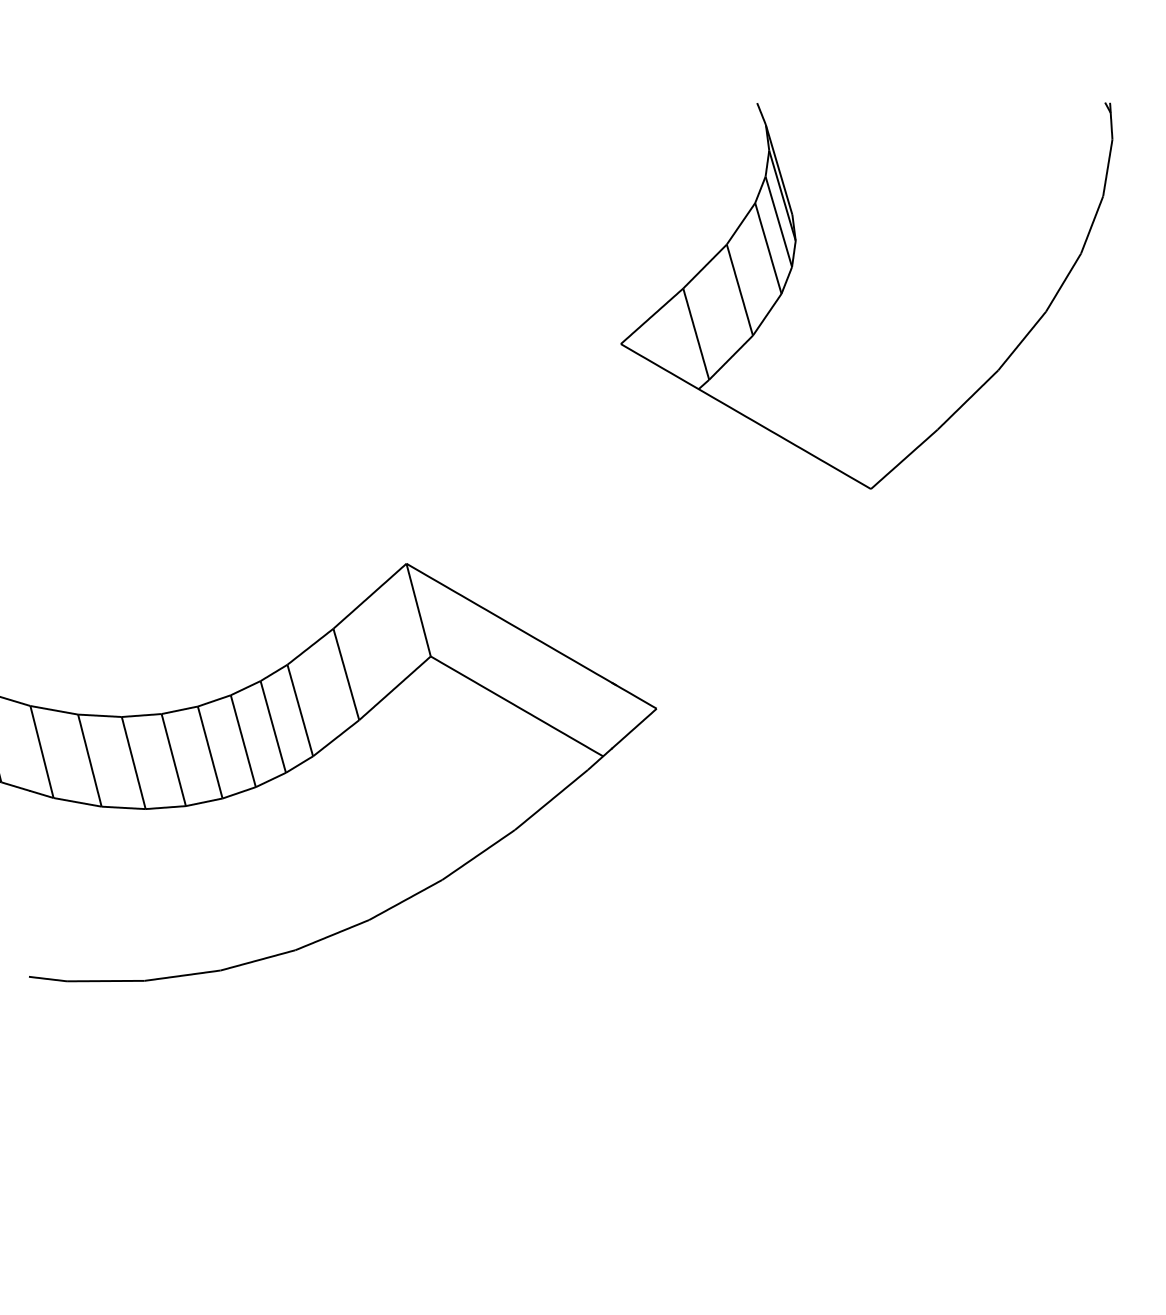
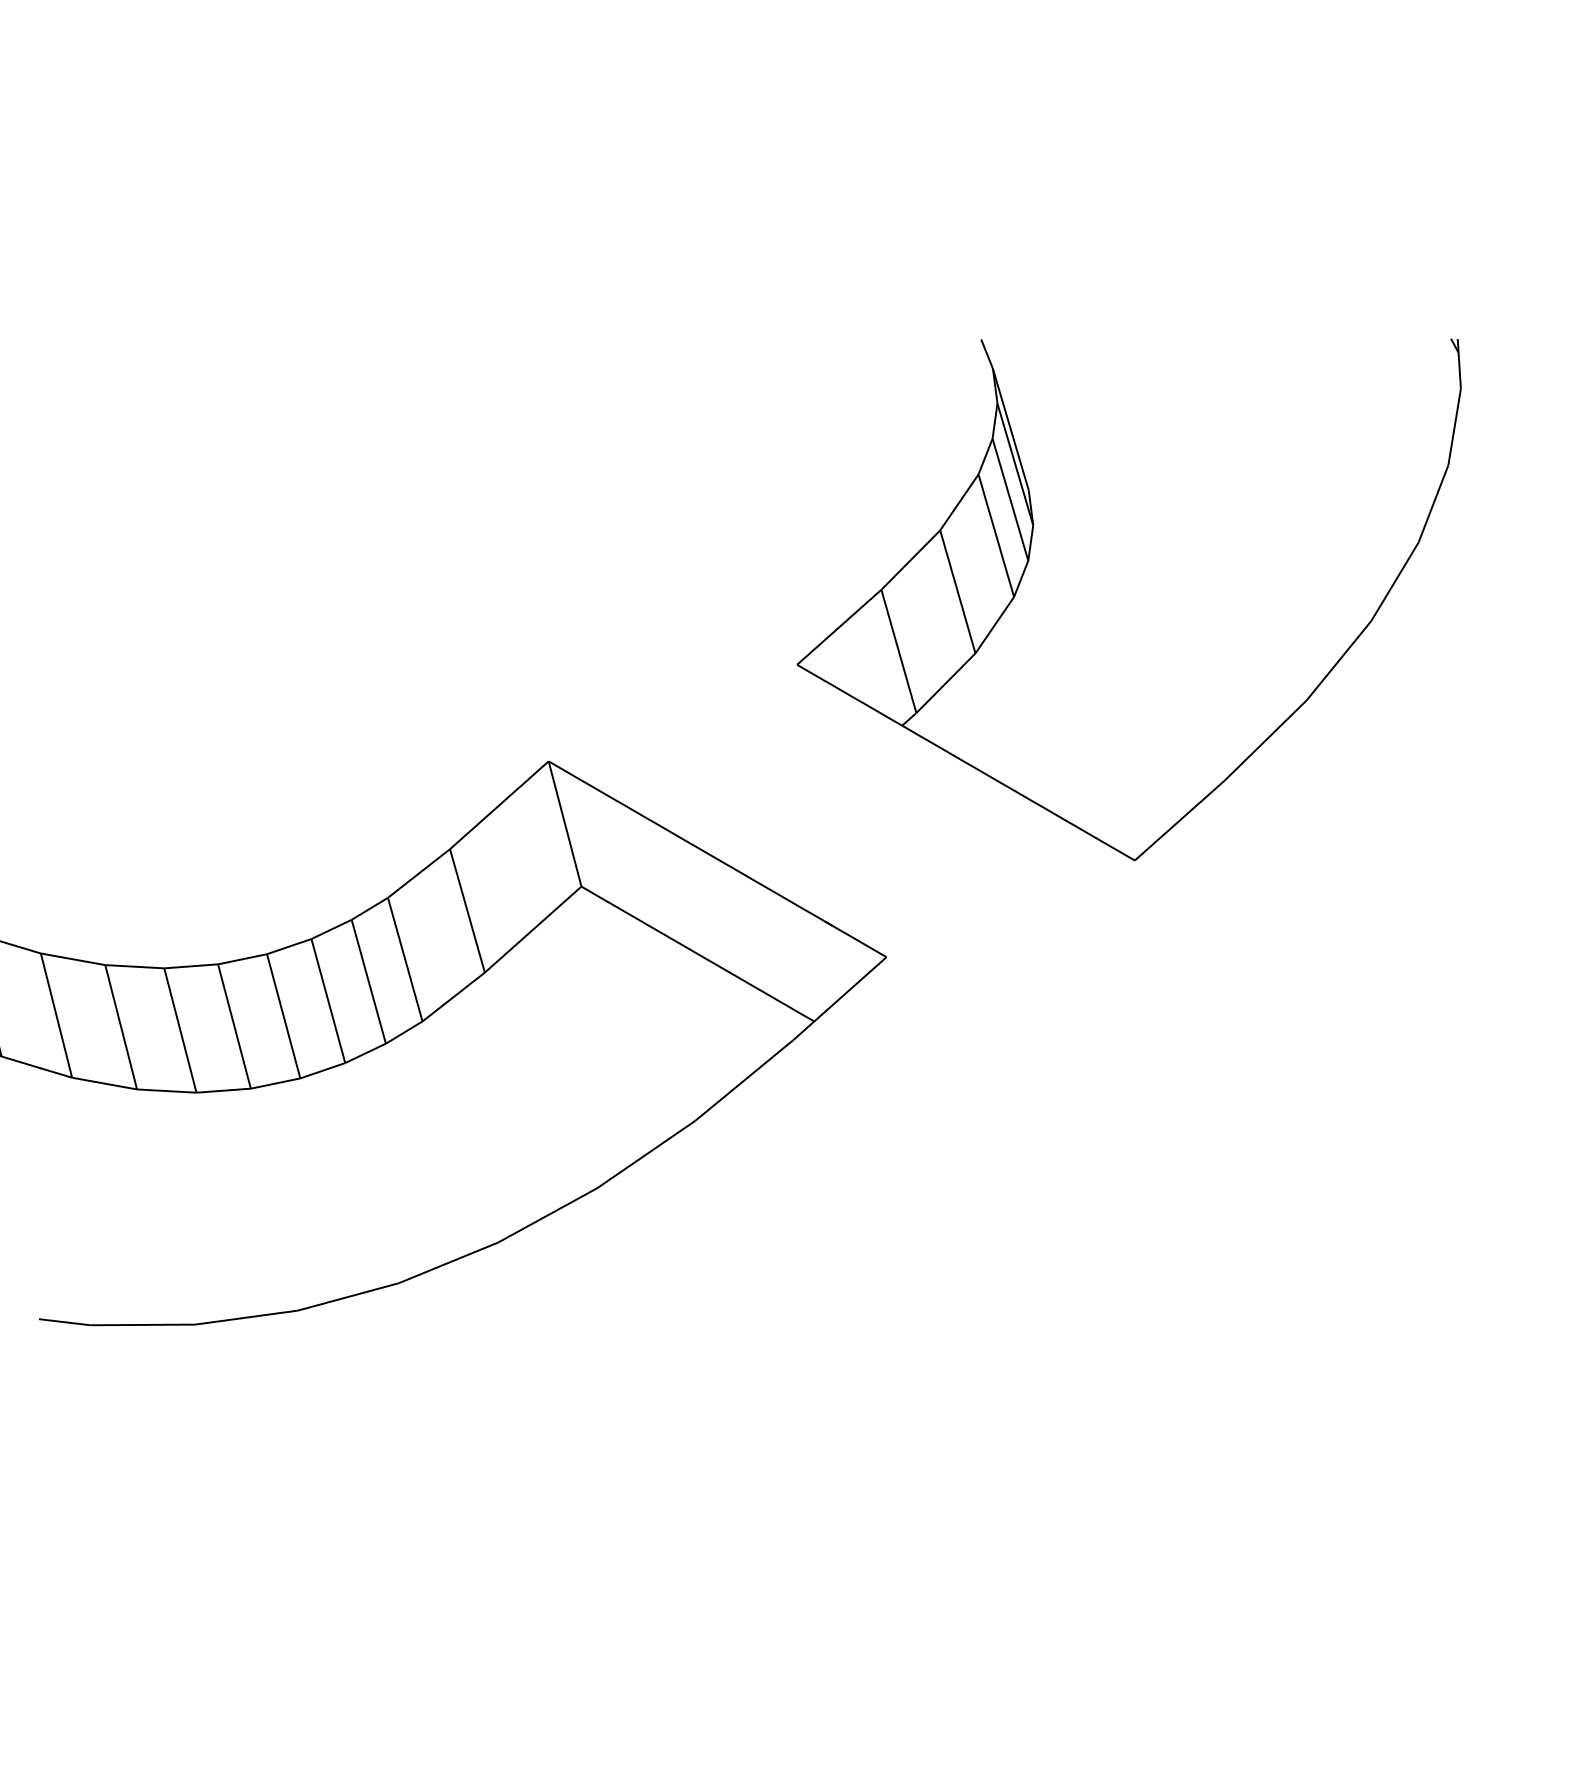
part: (791, 271) -> (1027, 566), moved

